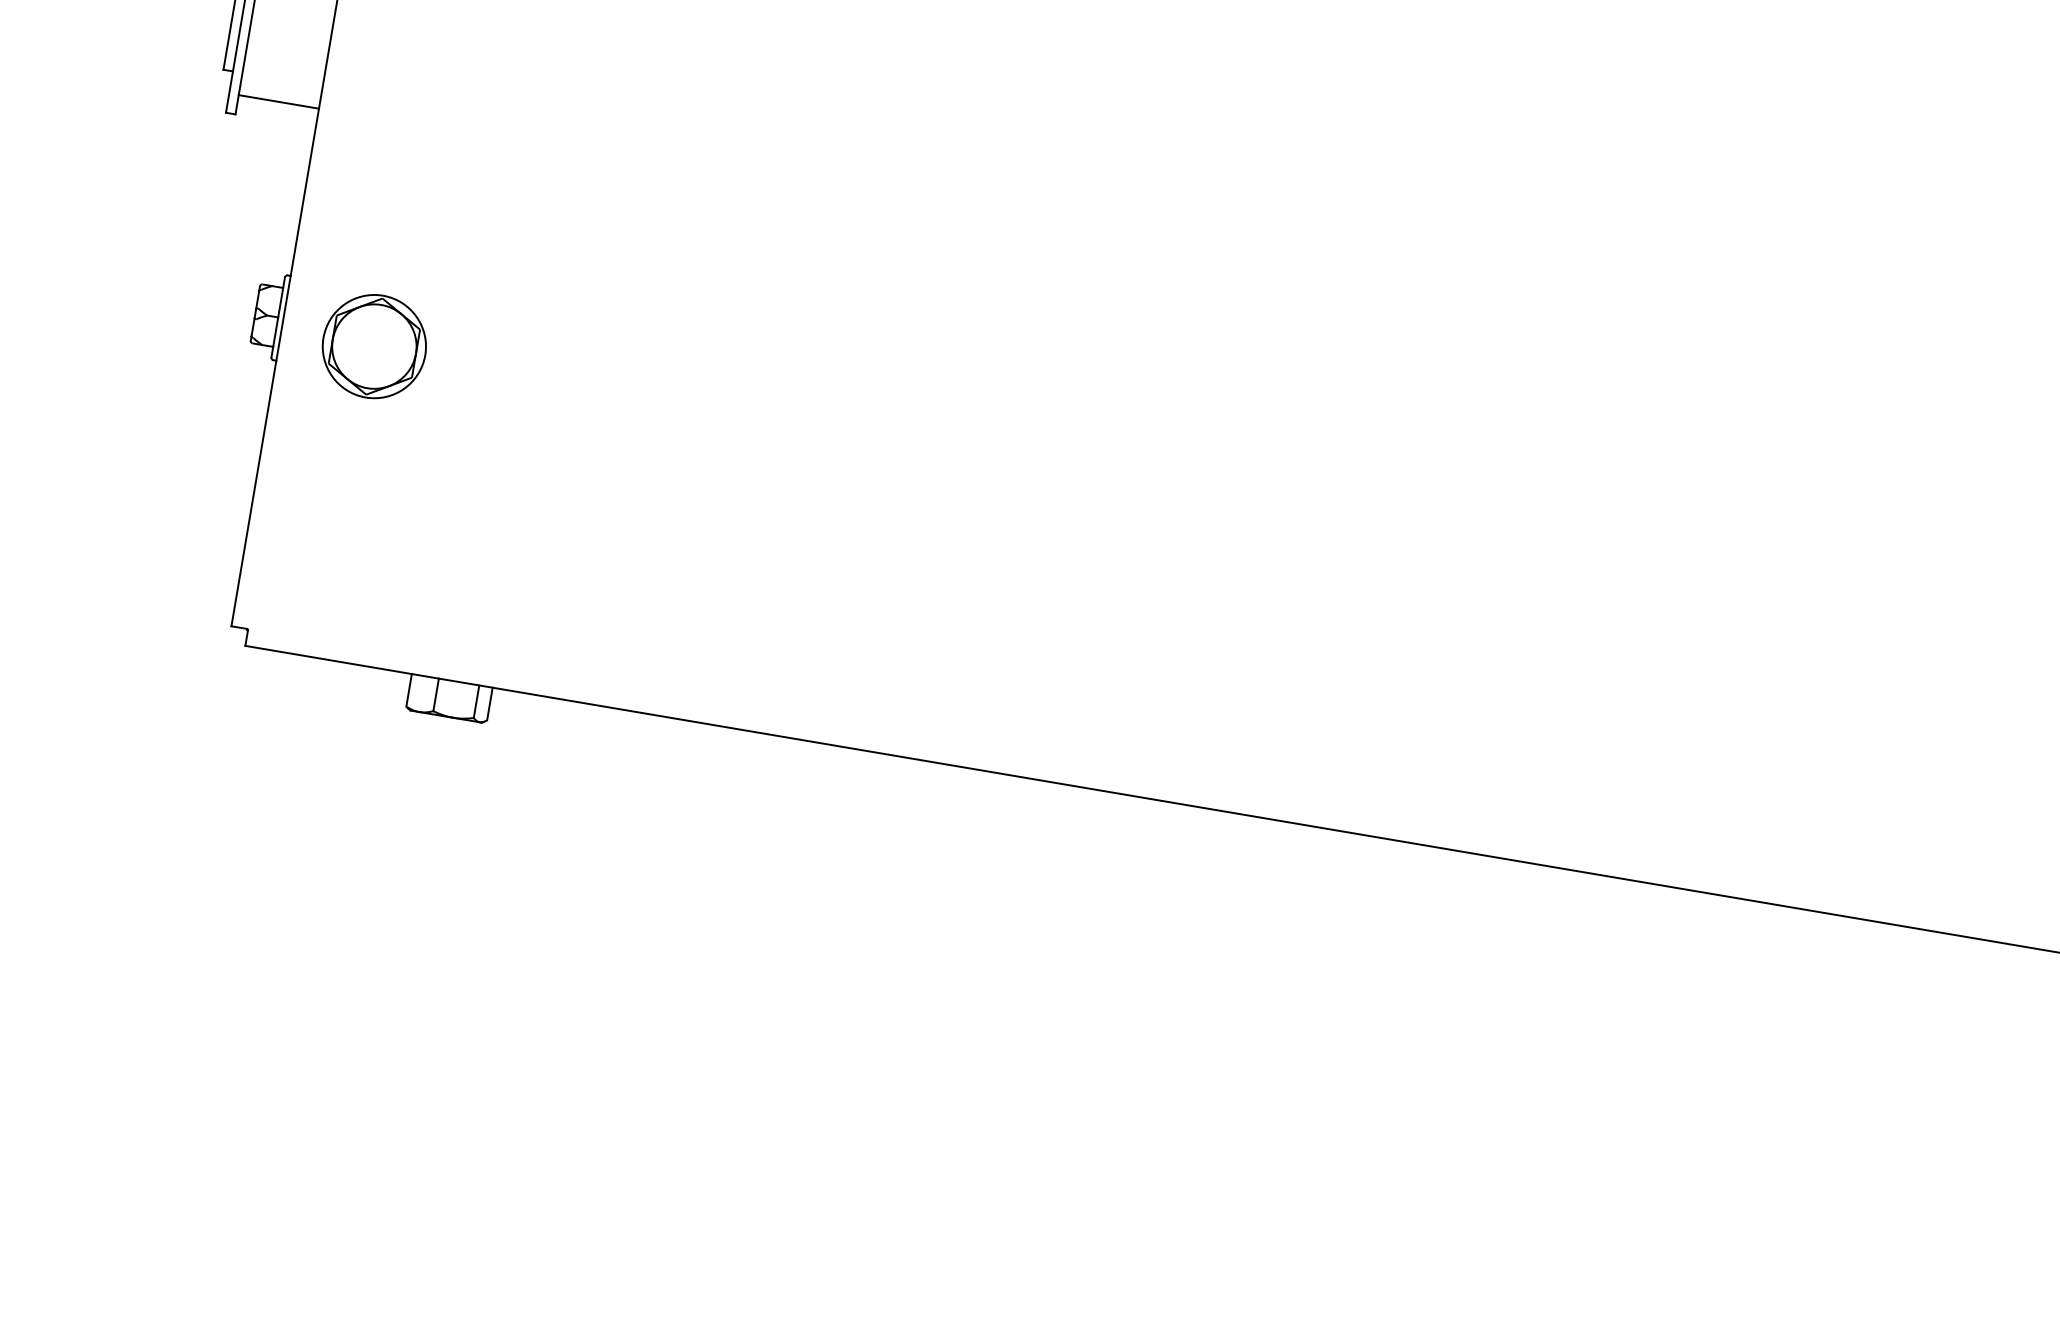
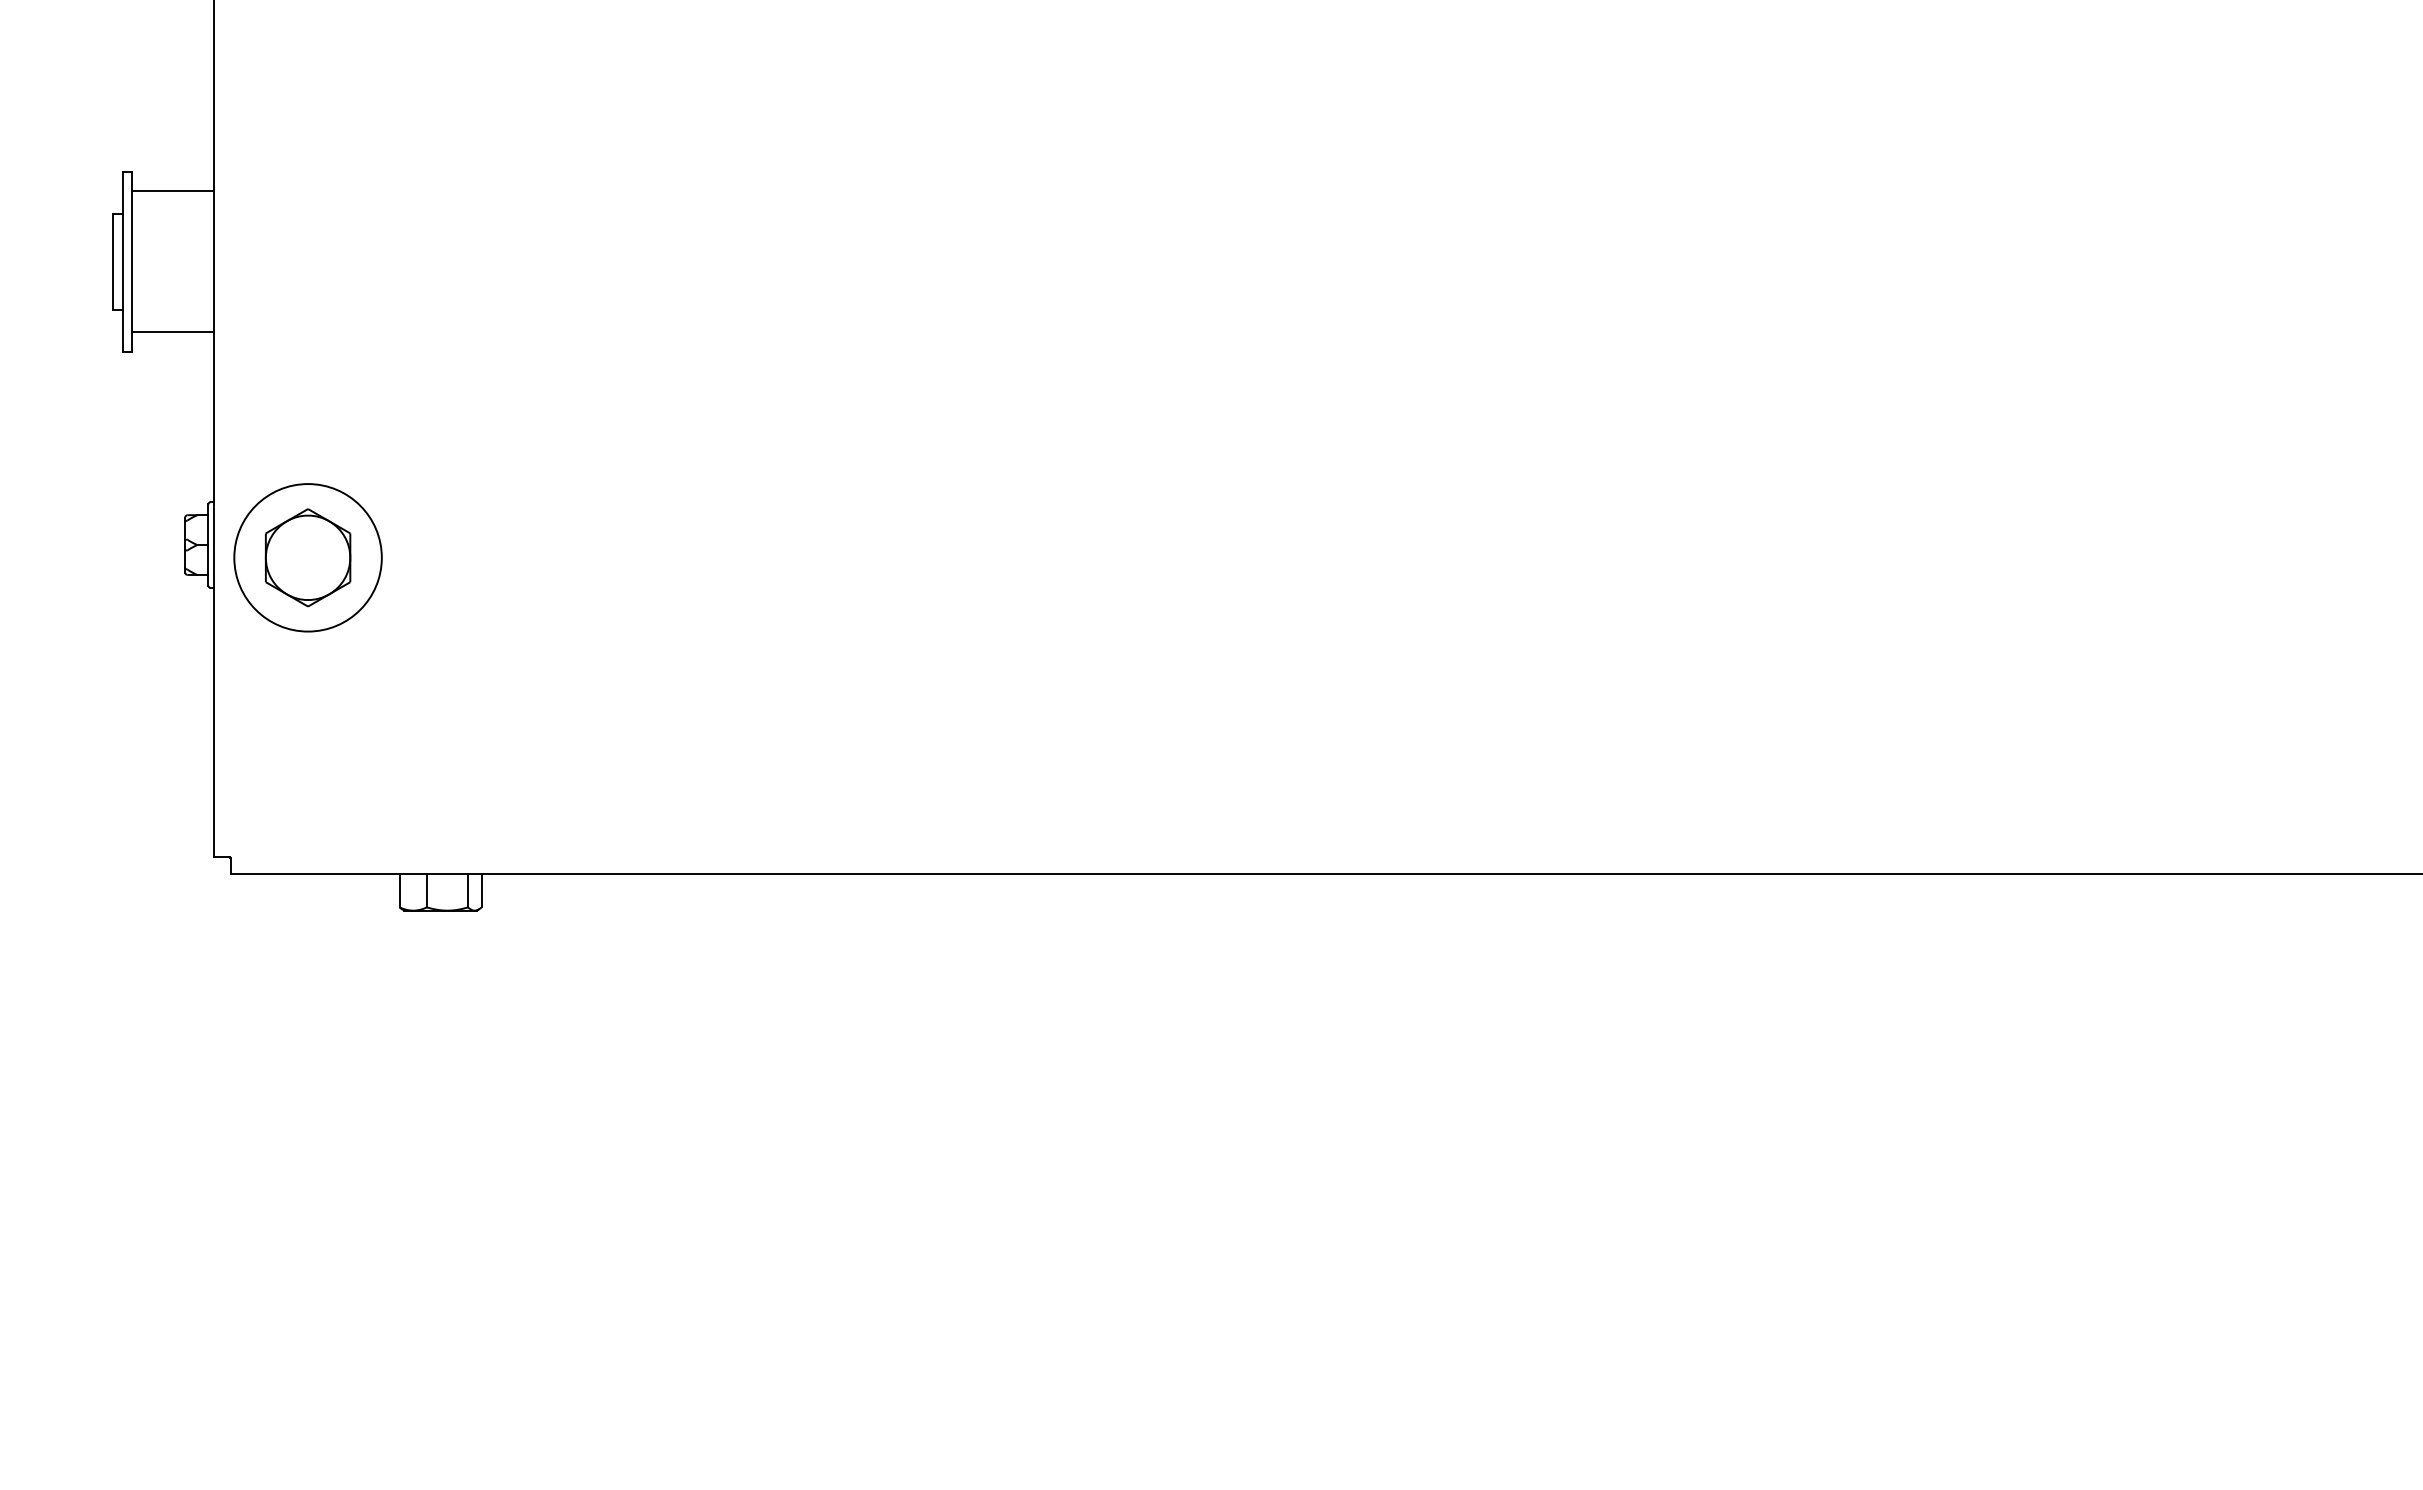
circle: (373, 346) -> (307, 557), size x1.43

